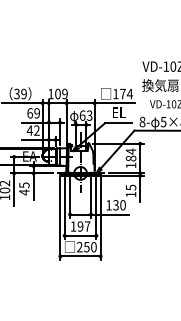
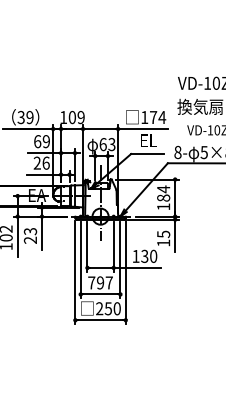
text: (33, 130) -> (41, 162), 42 -> 26
text: (23, 189) -> (29, 236), 45 -> 23
text: (73, 226) -> (91, 282), 197 -> 797

